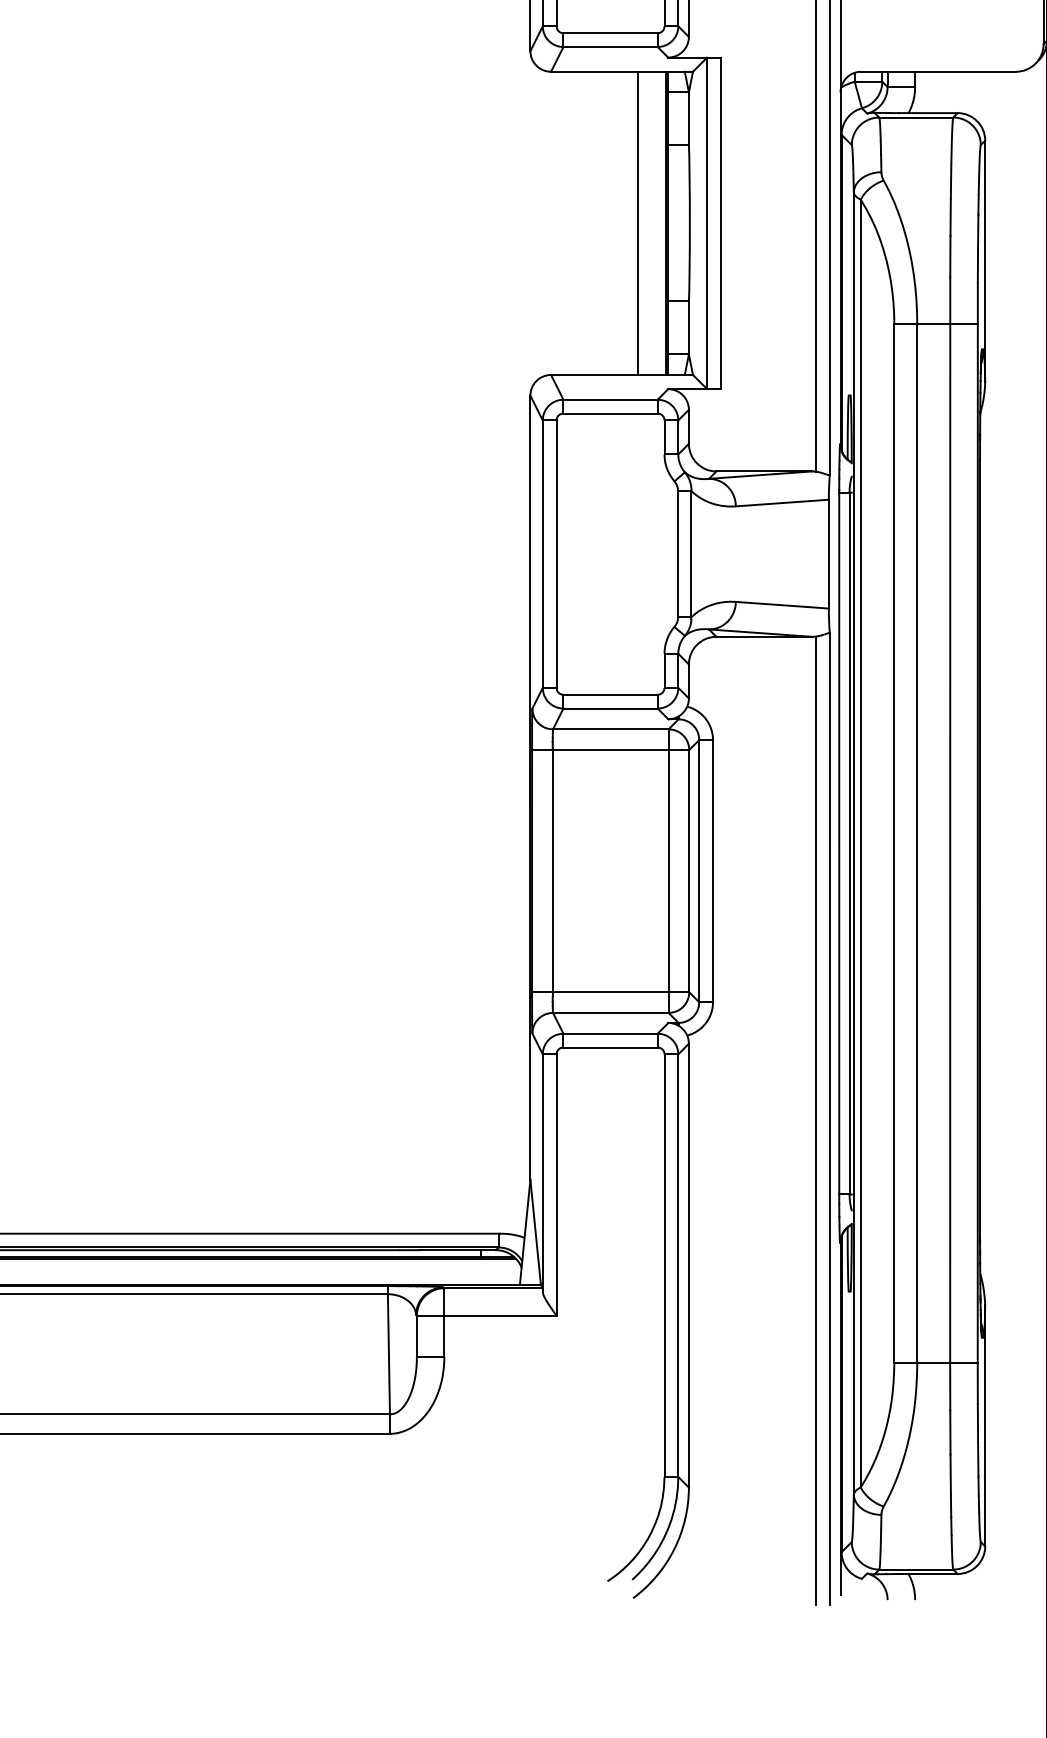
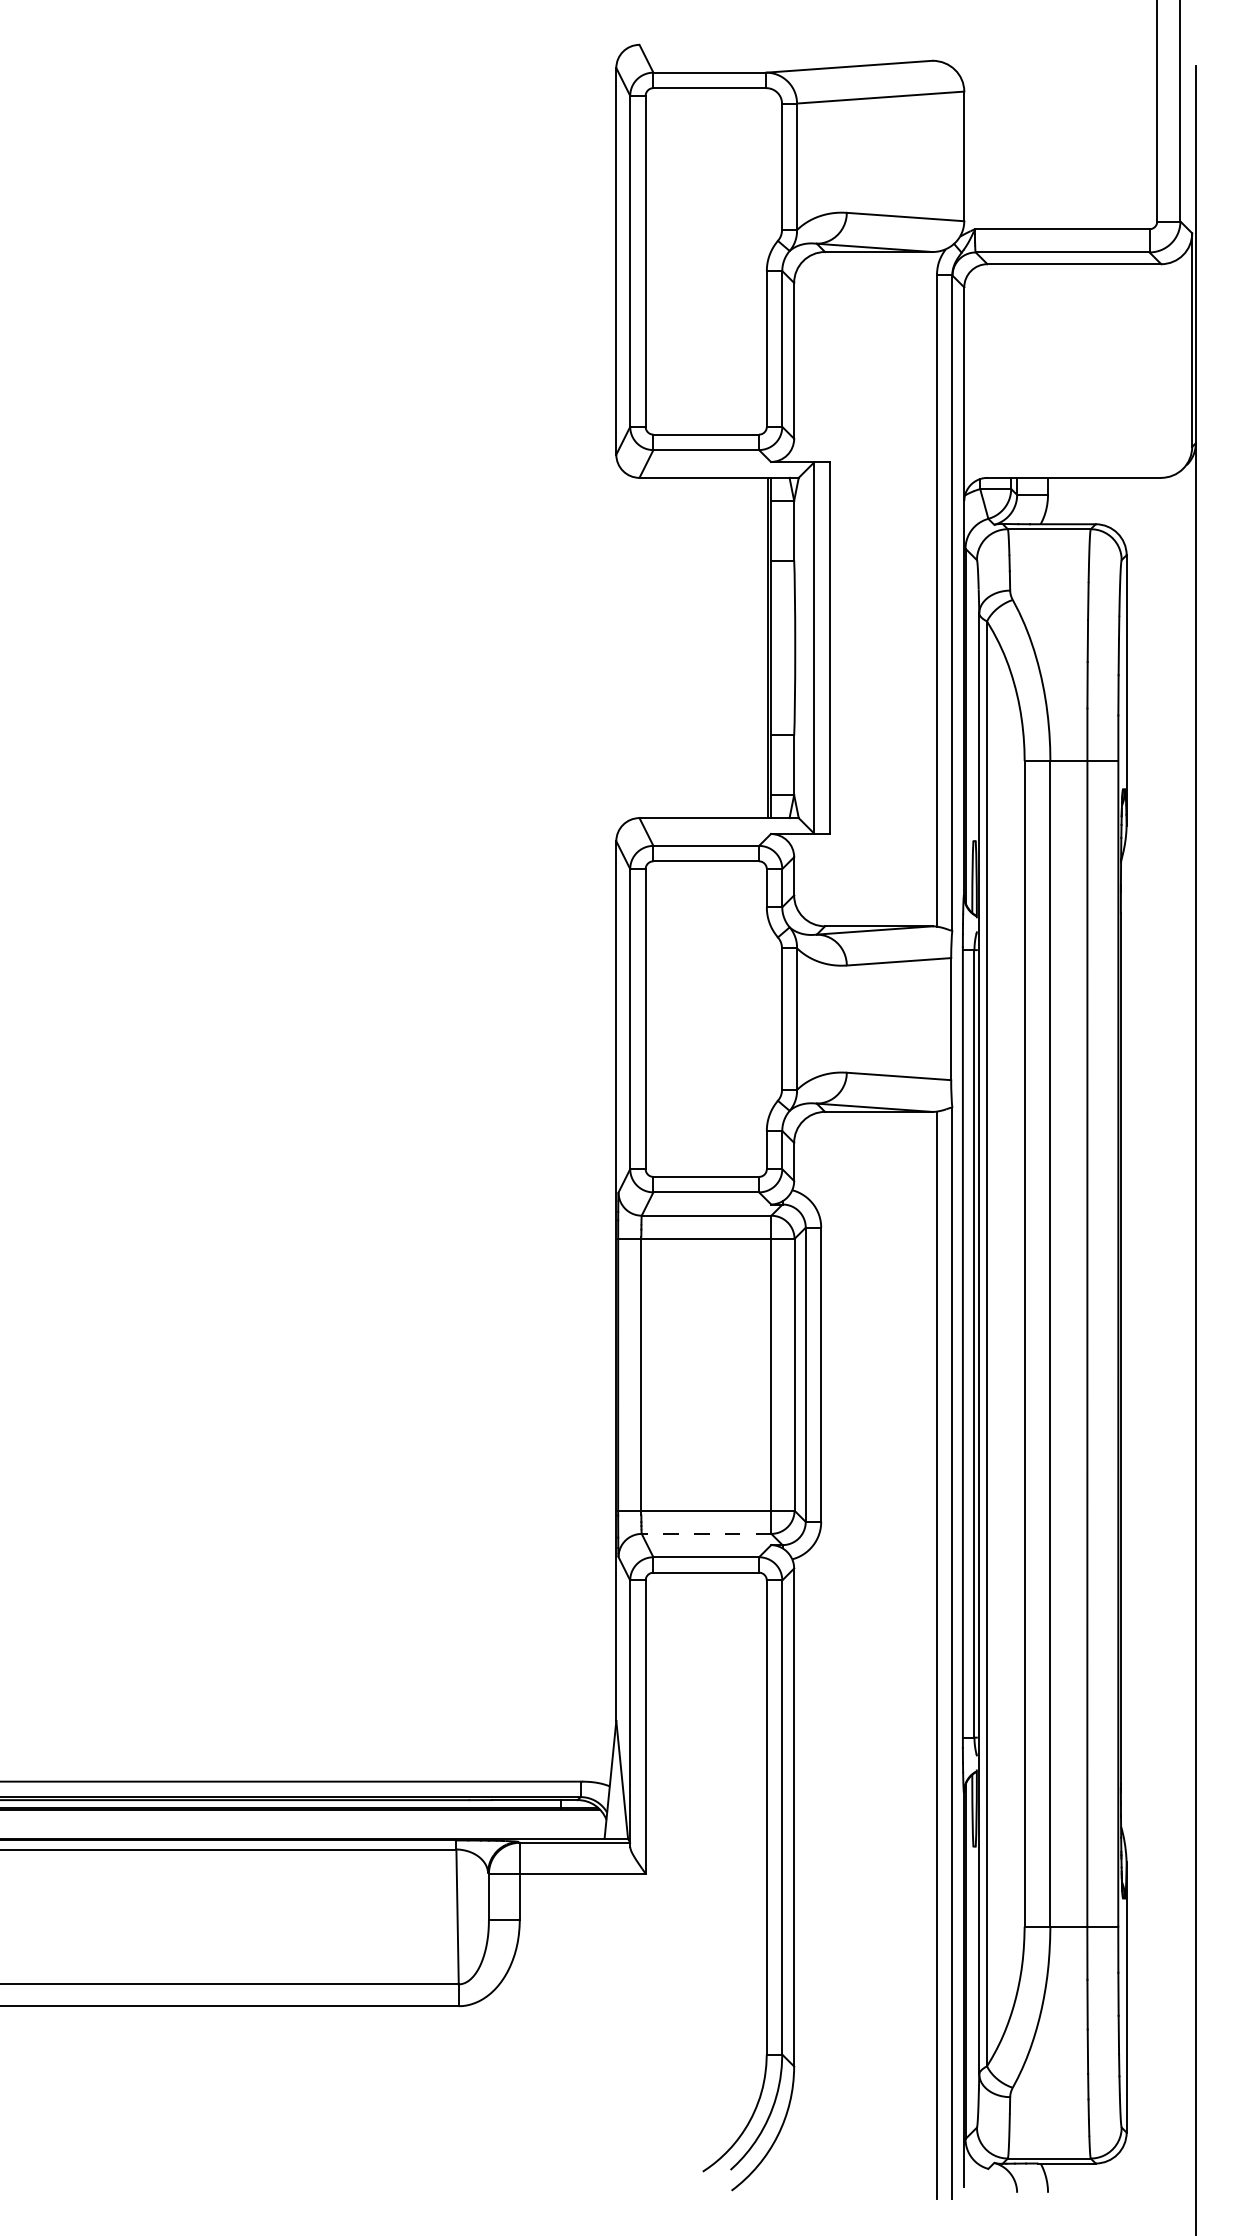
line: (638, 222) -> (737, 647), removed
line: (610, 1012) -> (706, 1533), solid -> dashed

